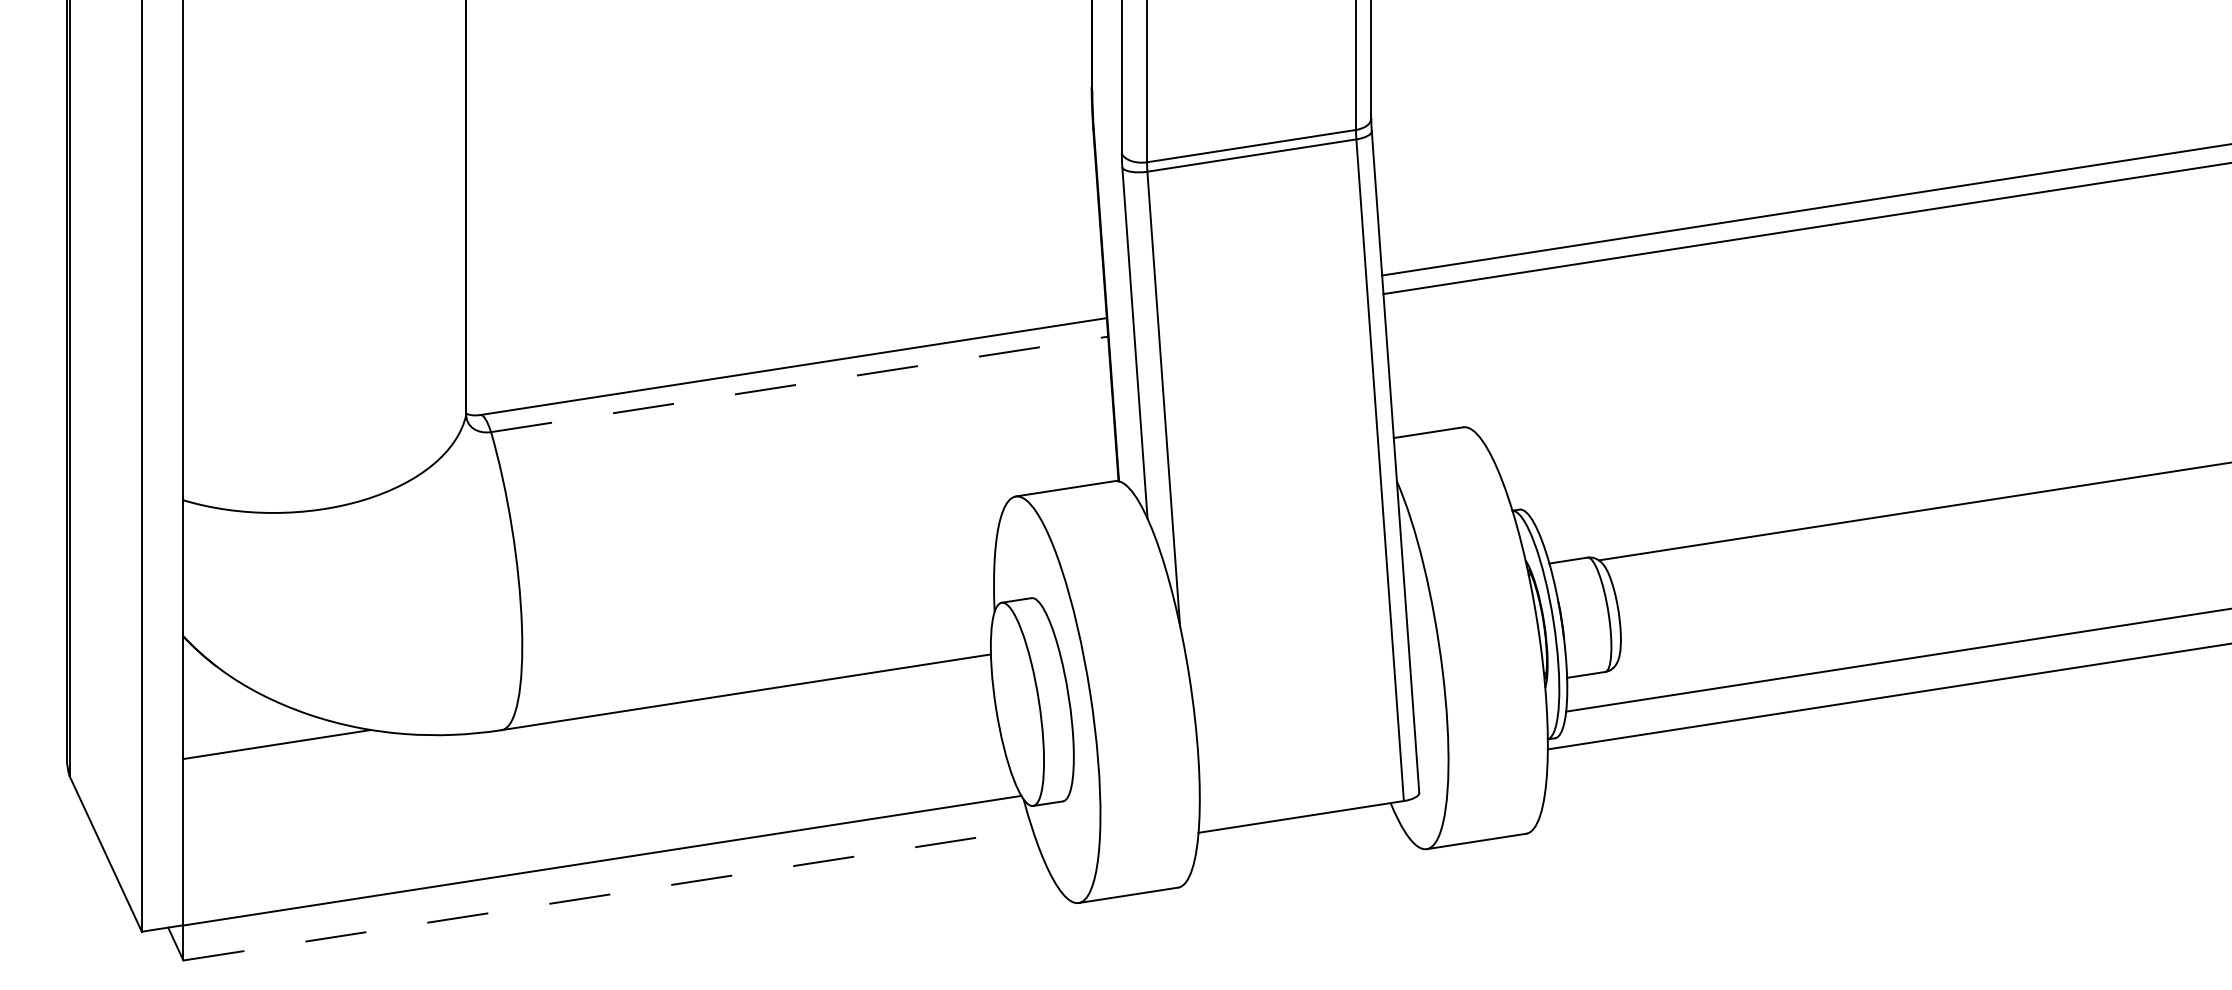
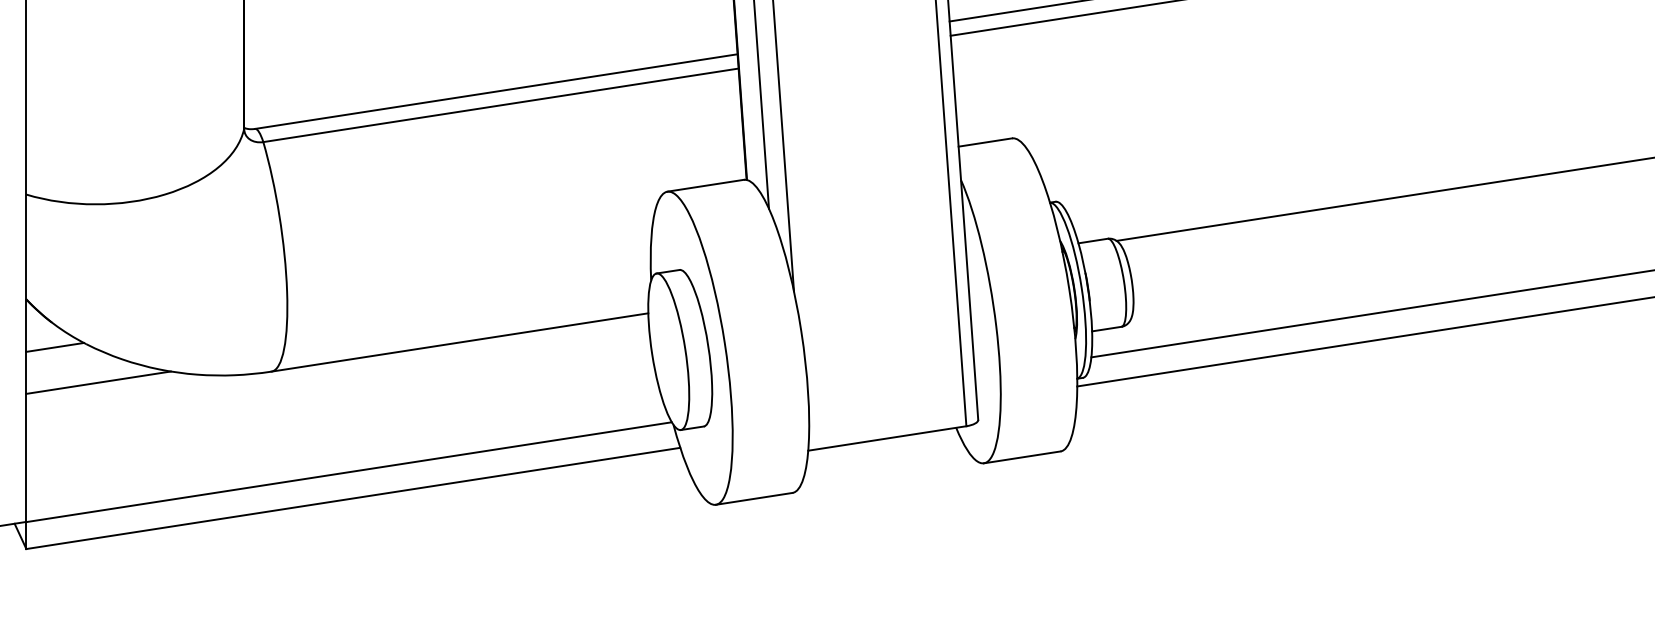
line: (800, 384) -> (501, 105), dashed -> solid
line: (220, 698) -> (54, 347), added
line: (607, 894) -> (353, 498), dashed -> solid

